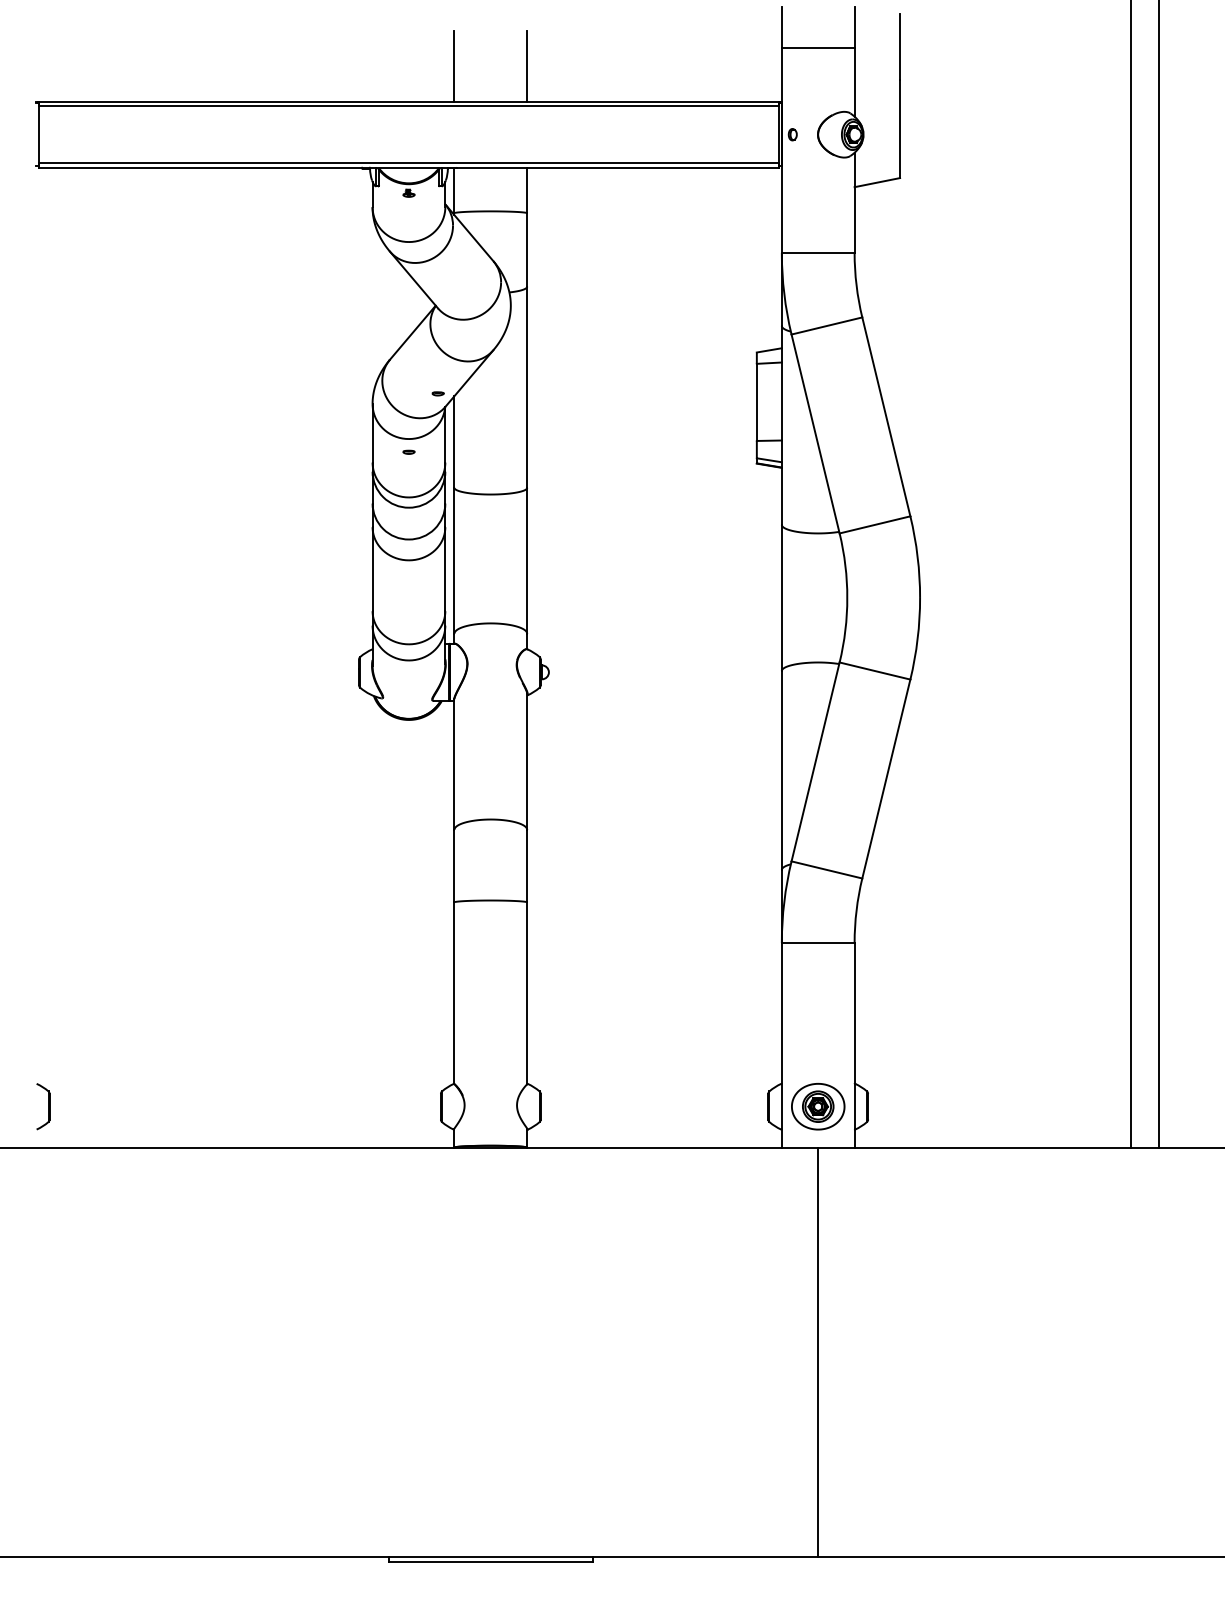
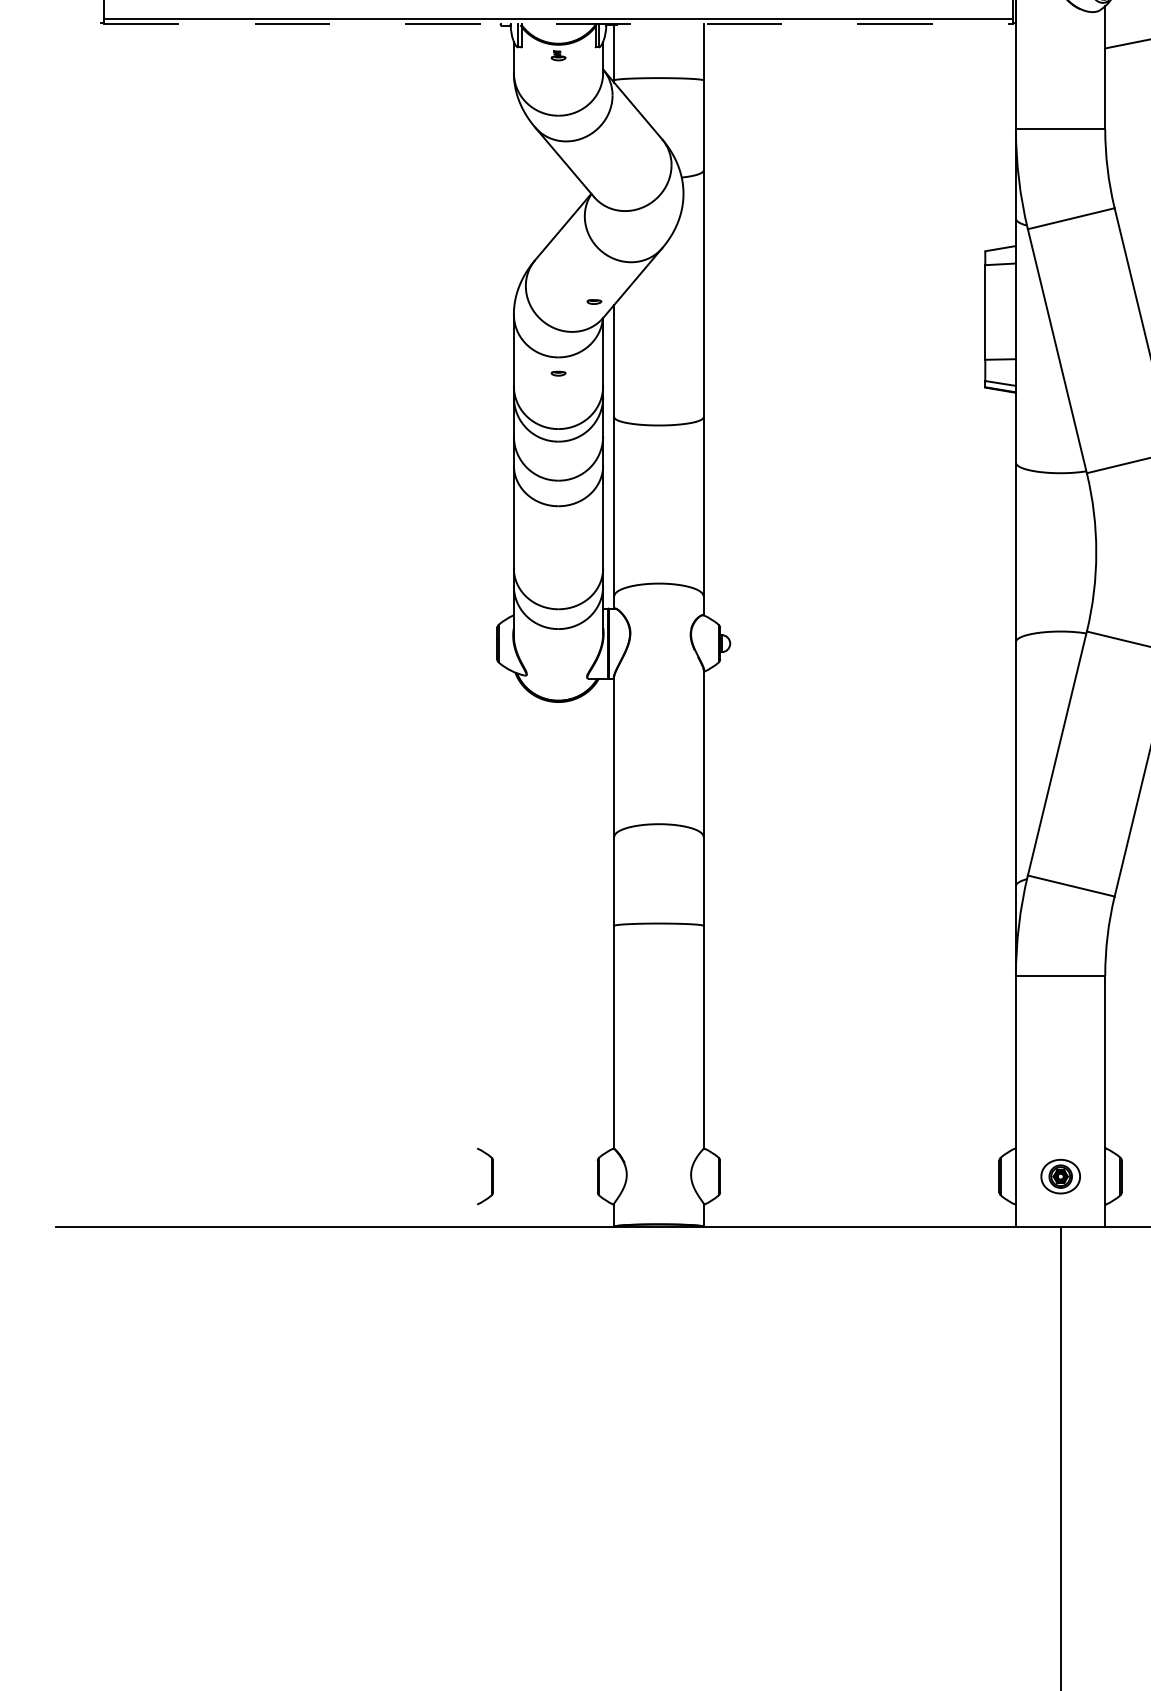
line: (409, 167) -> (559, 24), solid -> dashed
part: (43, 1106) -> (485, 1176), moved
part: (818, 1106) -> (1060, 1176), size x0.6

